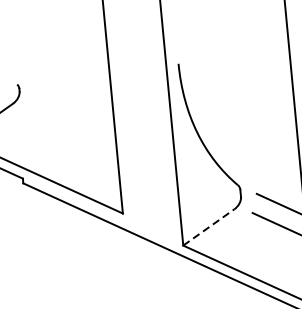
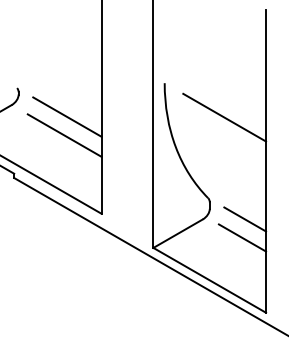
line: (247, 95) -> (224, 117), added
line: (75, 110) -> (67, 116), added
line: (74, 131) -> (64, 135), added
line: (209, 227) -> (178, 233), dashed -> solid

